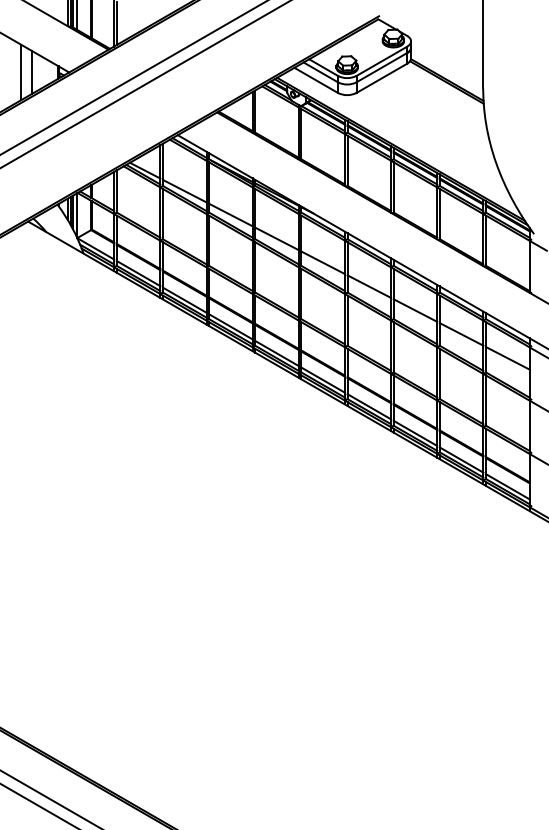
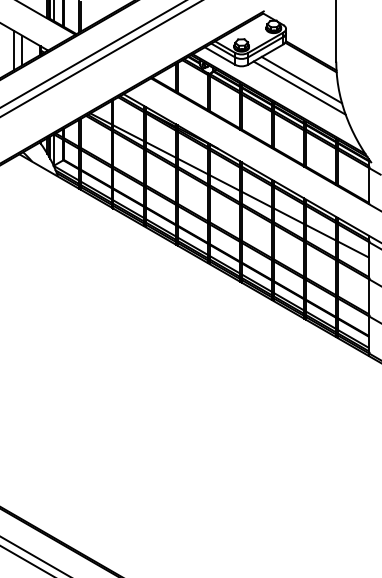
line: (433, 114) -> (301, 79), added
line: (430, 125) -> (299, 87), added

